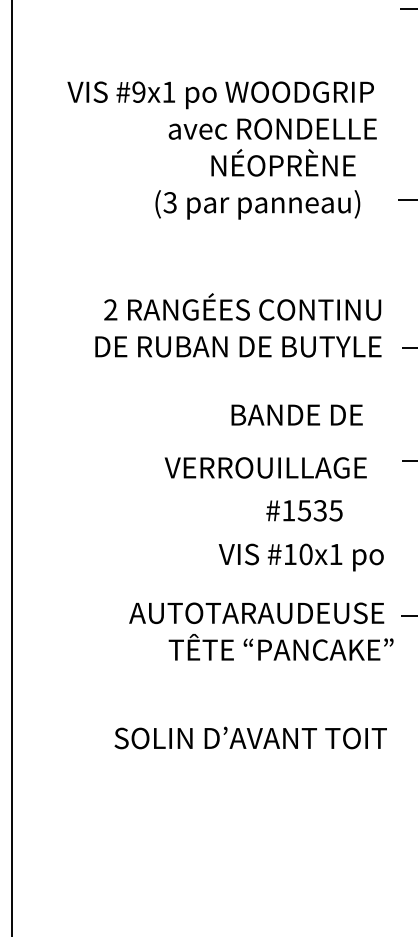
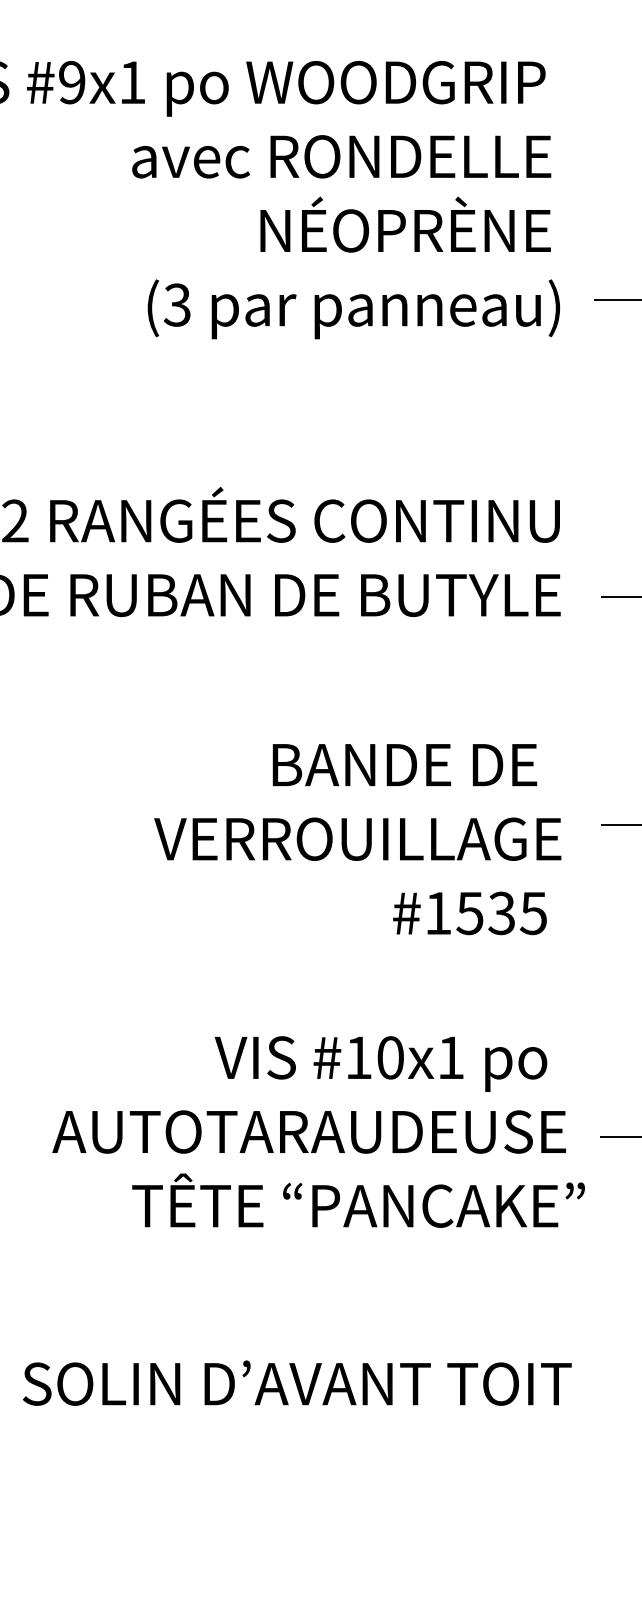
text: (283, 162) -> (405, 224), moved
text: (257, 204) -> (353, 308), moved
text: (296, 414) -> (403, 763), moved
text: (265, 467) -> (357, 838), moved
text: (304, 510) -> (470, 912), moved
text: (300, 557) -> (379, 1063), moved

